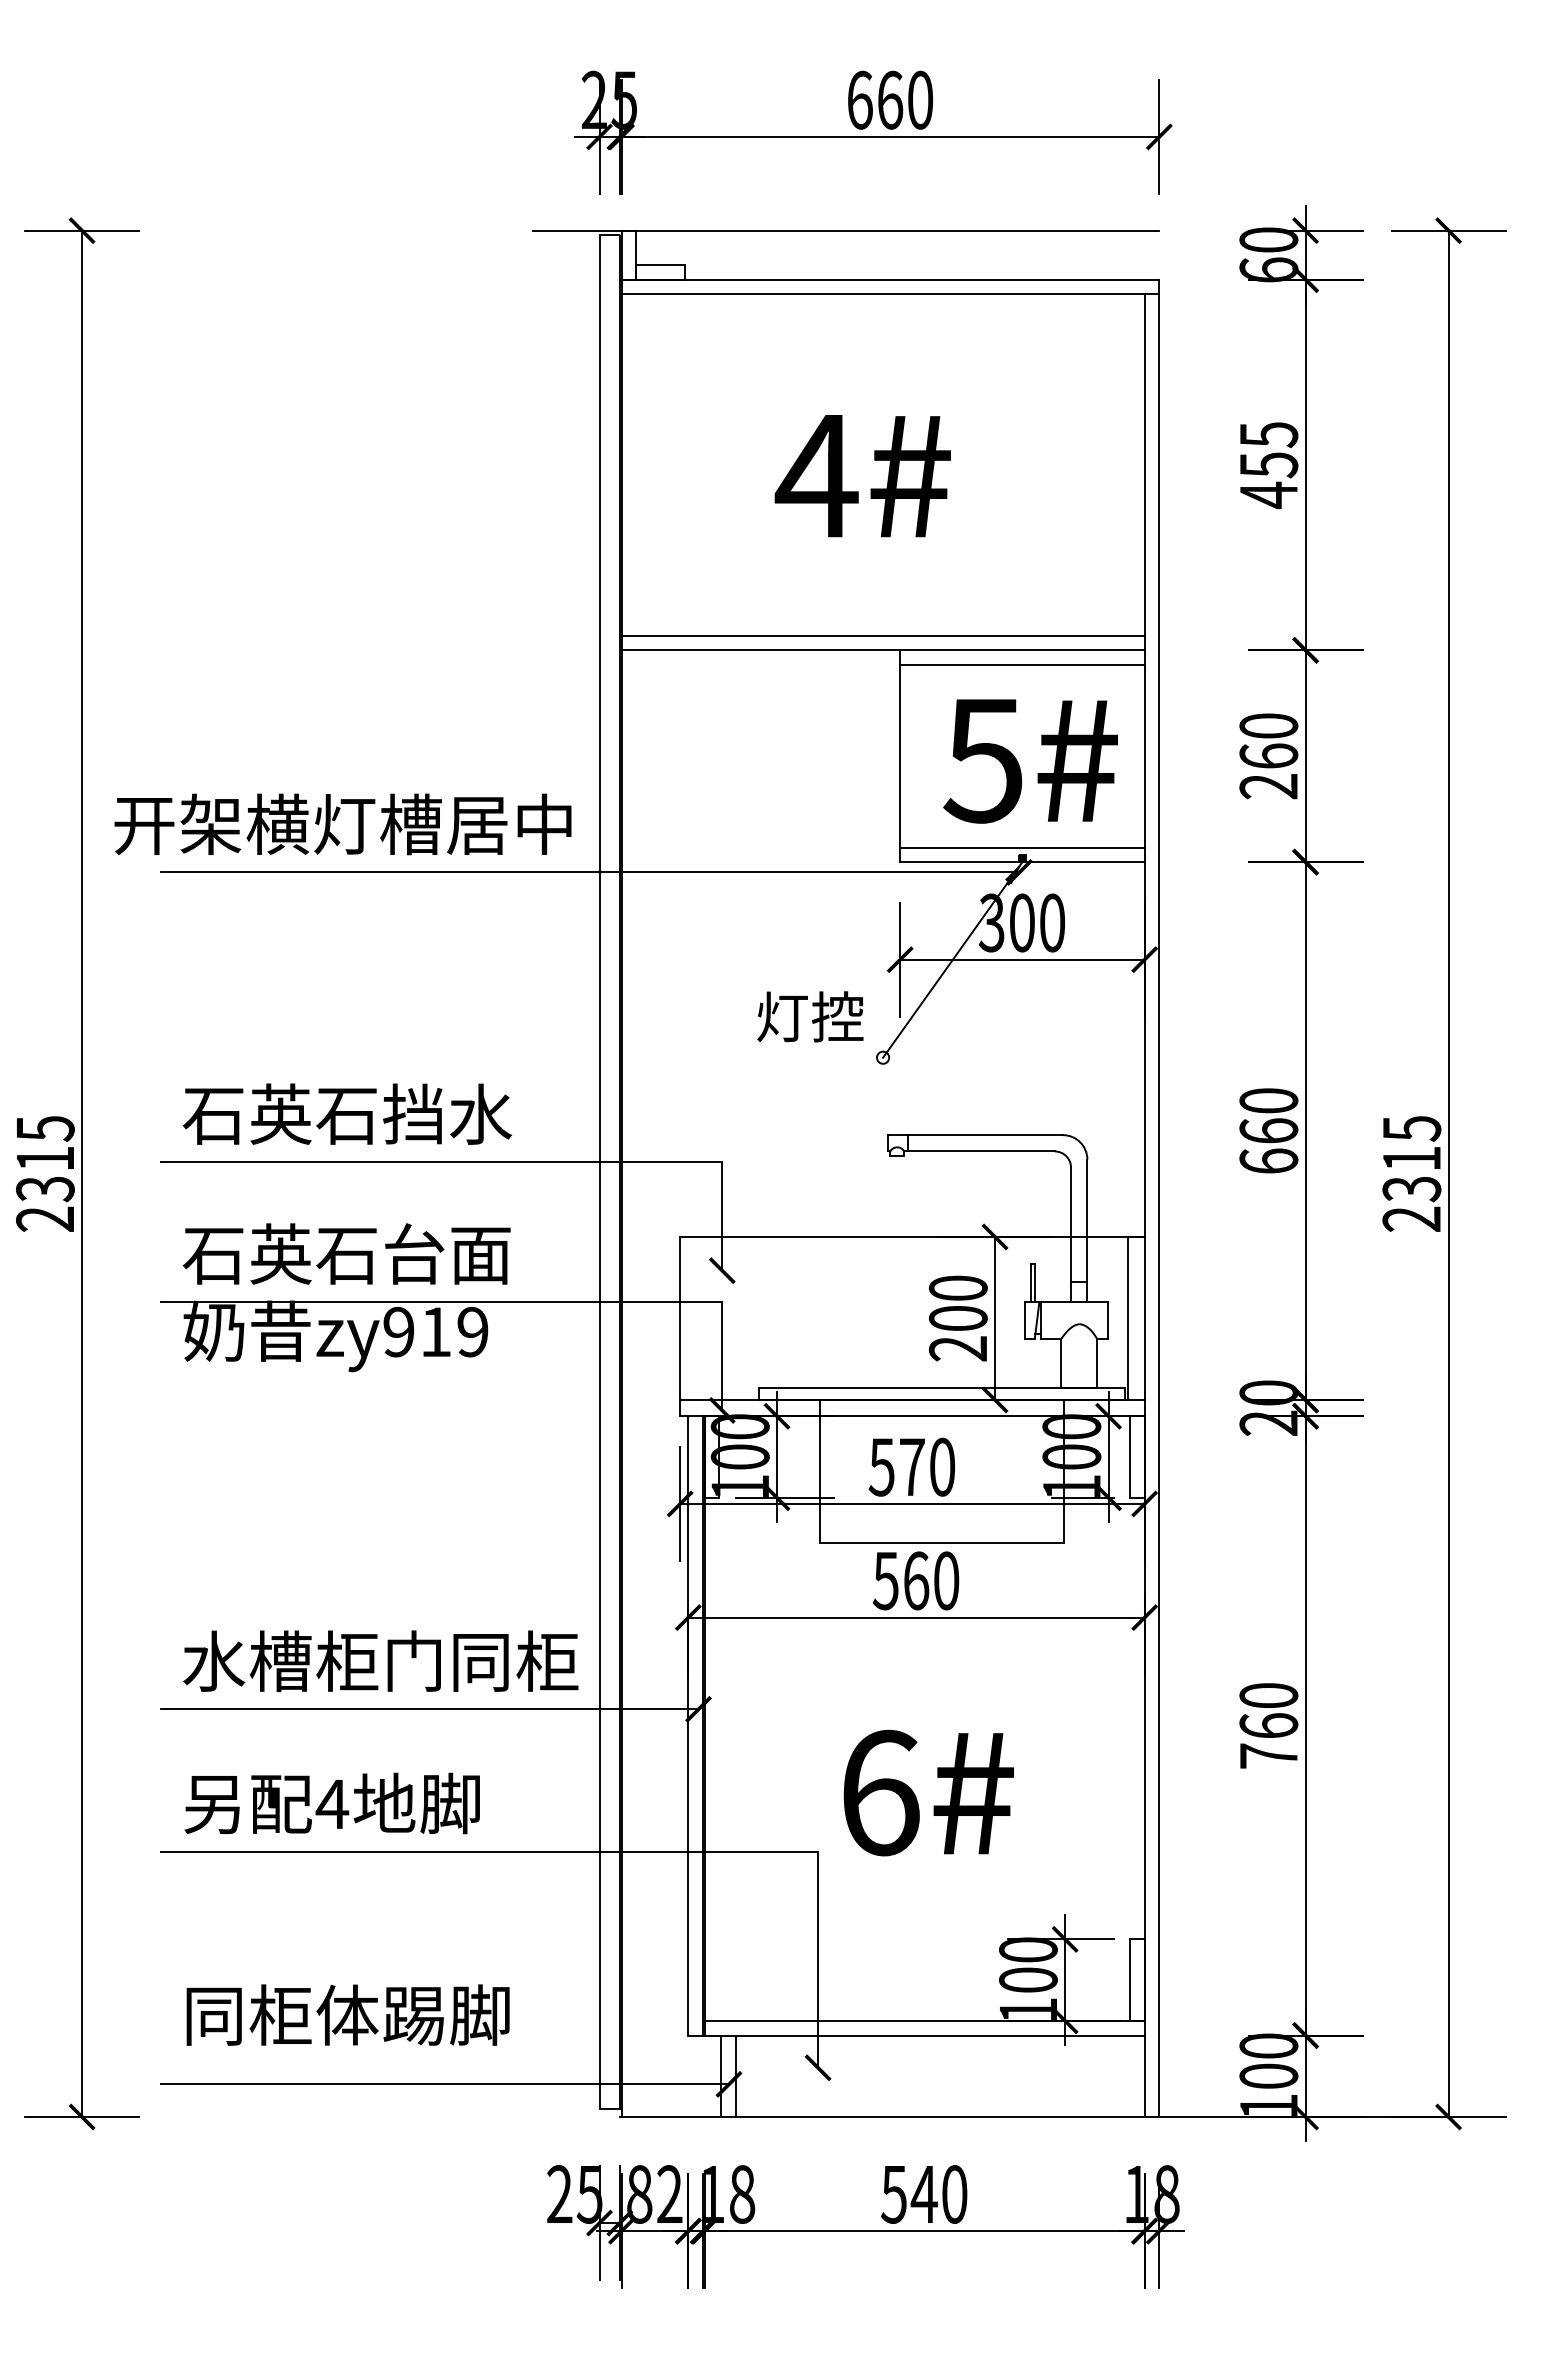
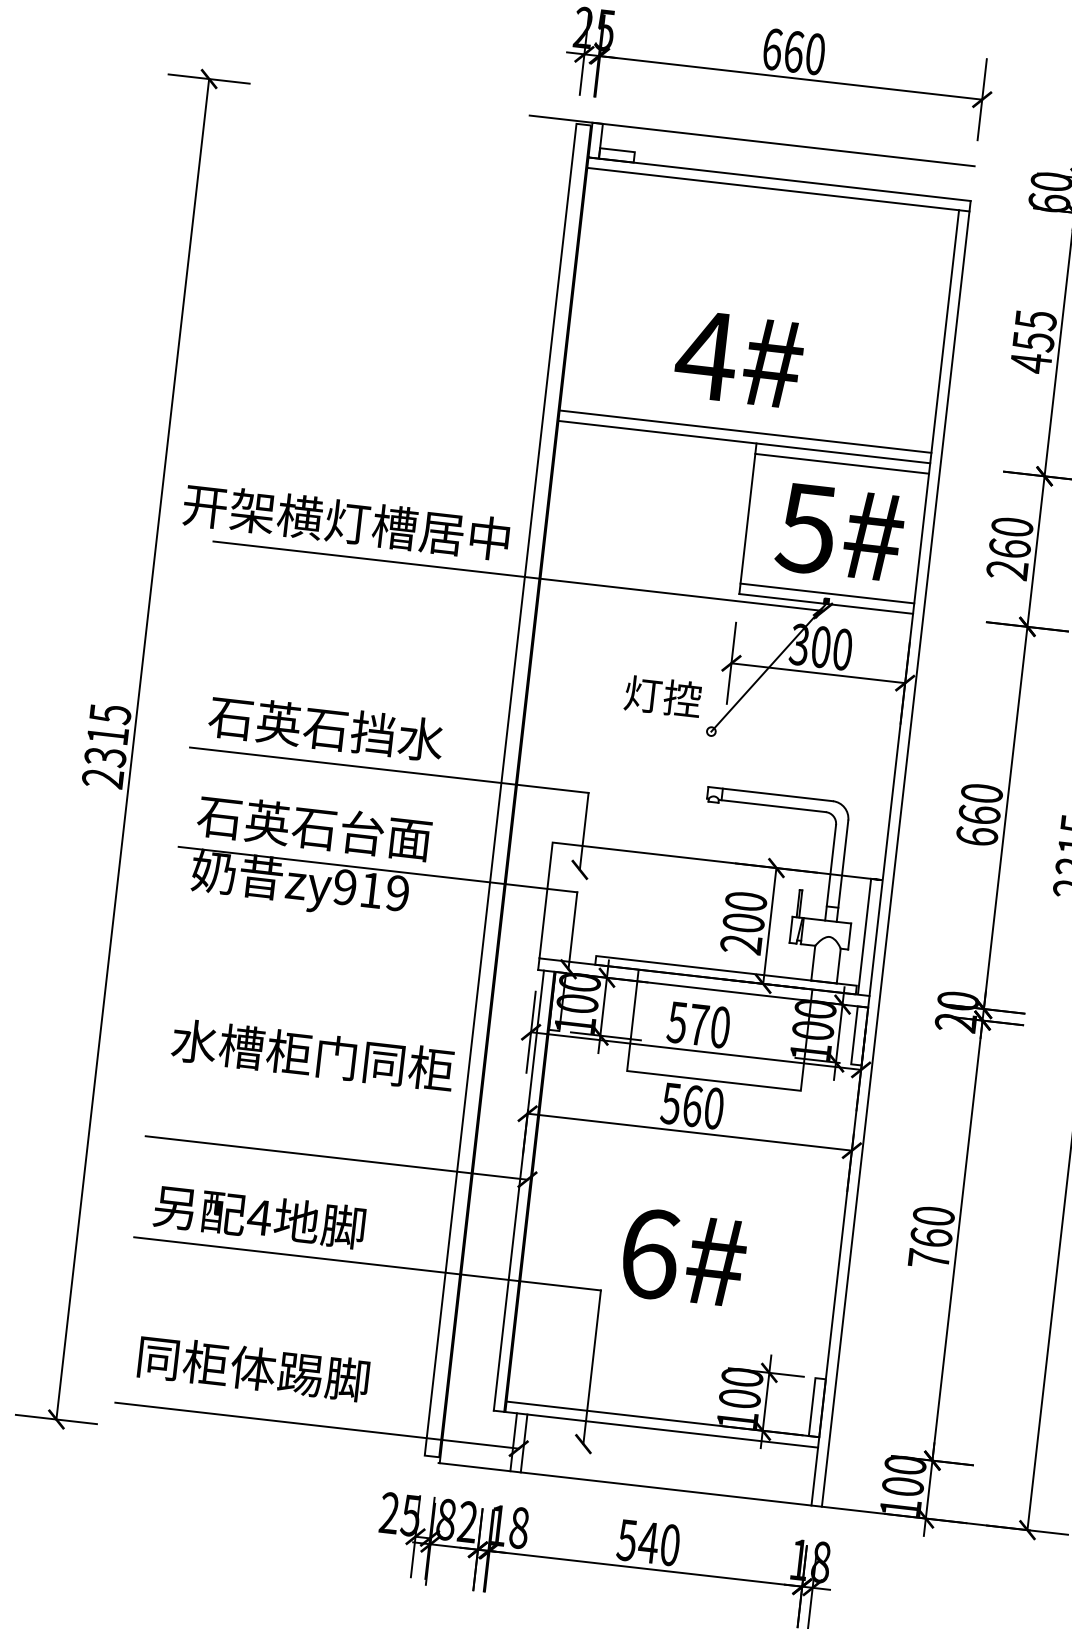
text: (862, 476) -> (738, 359), moved
text: (380, 1660) -> (312, 1054), moved

